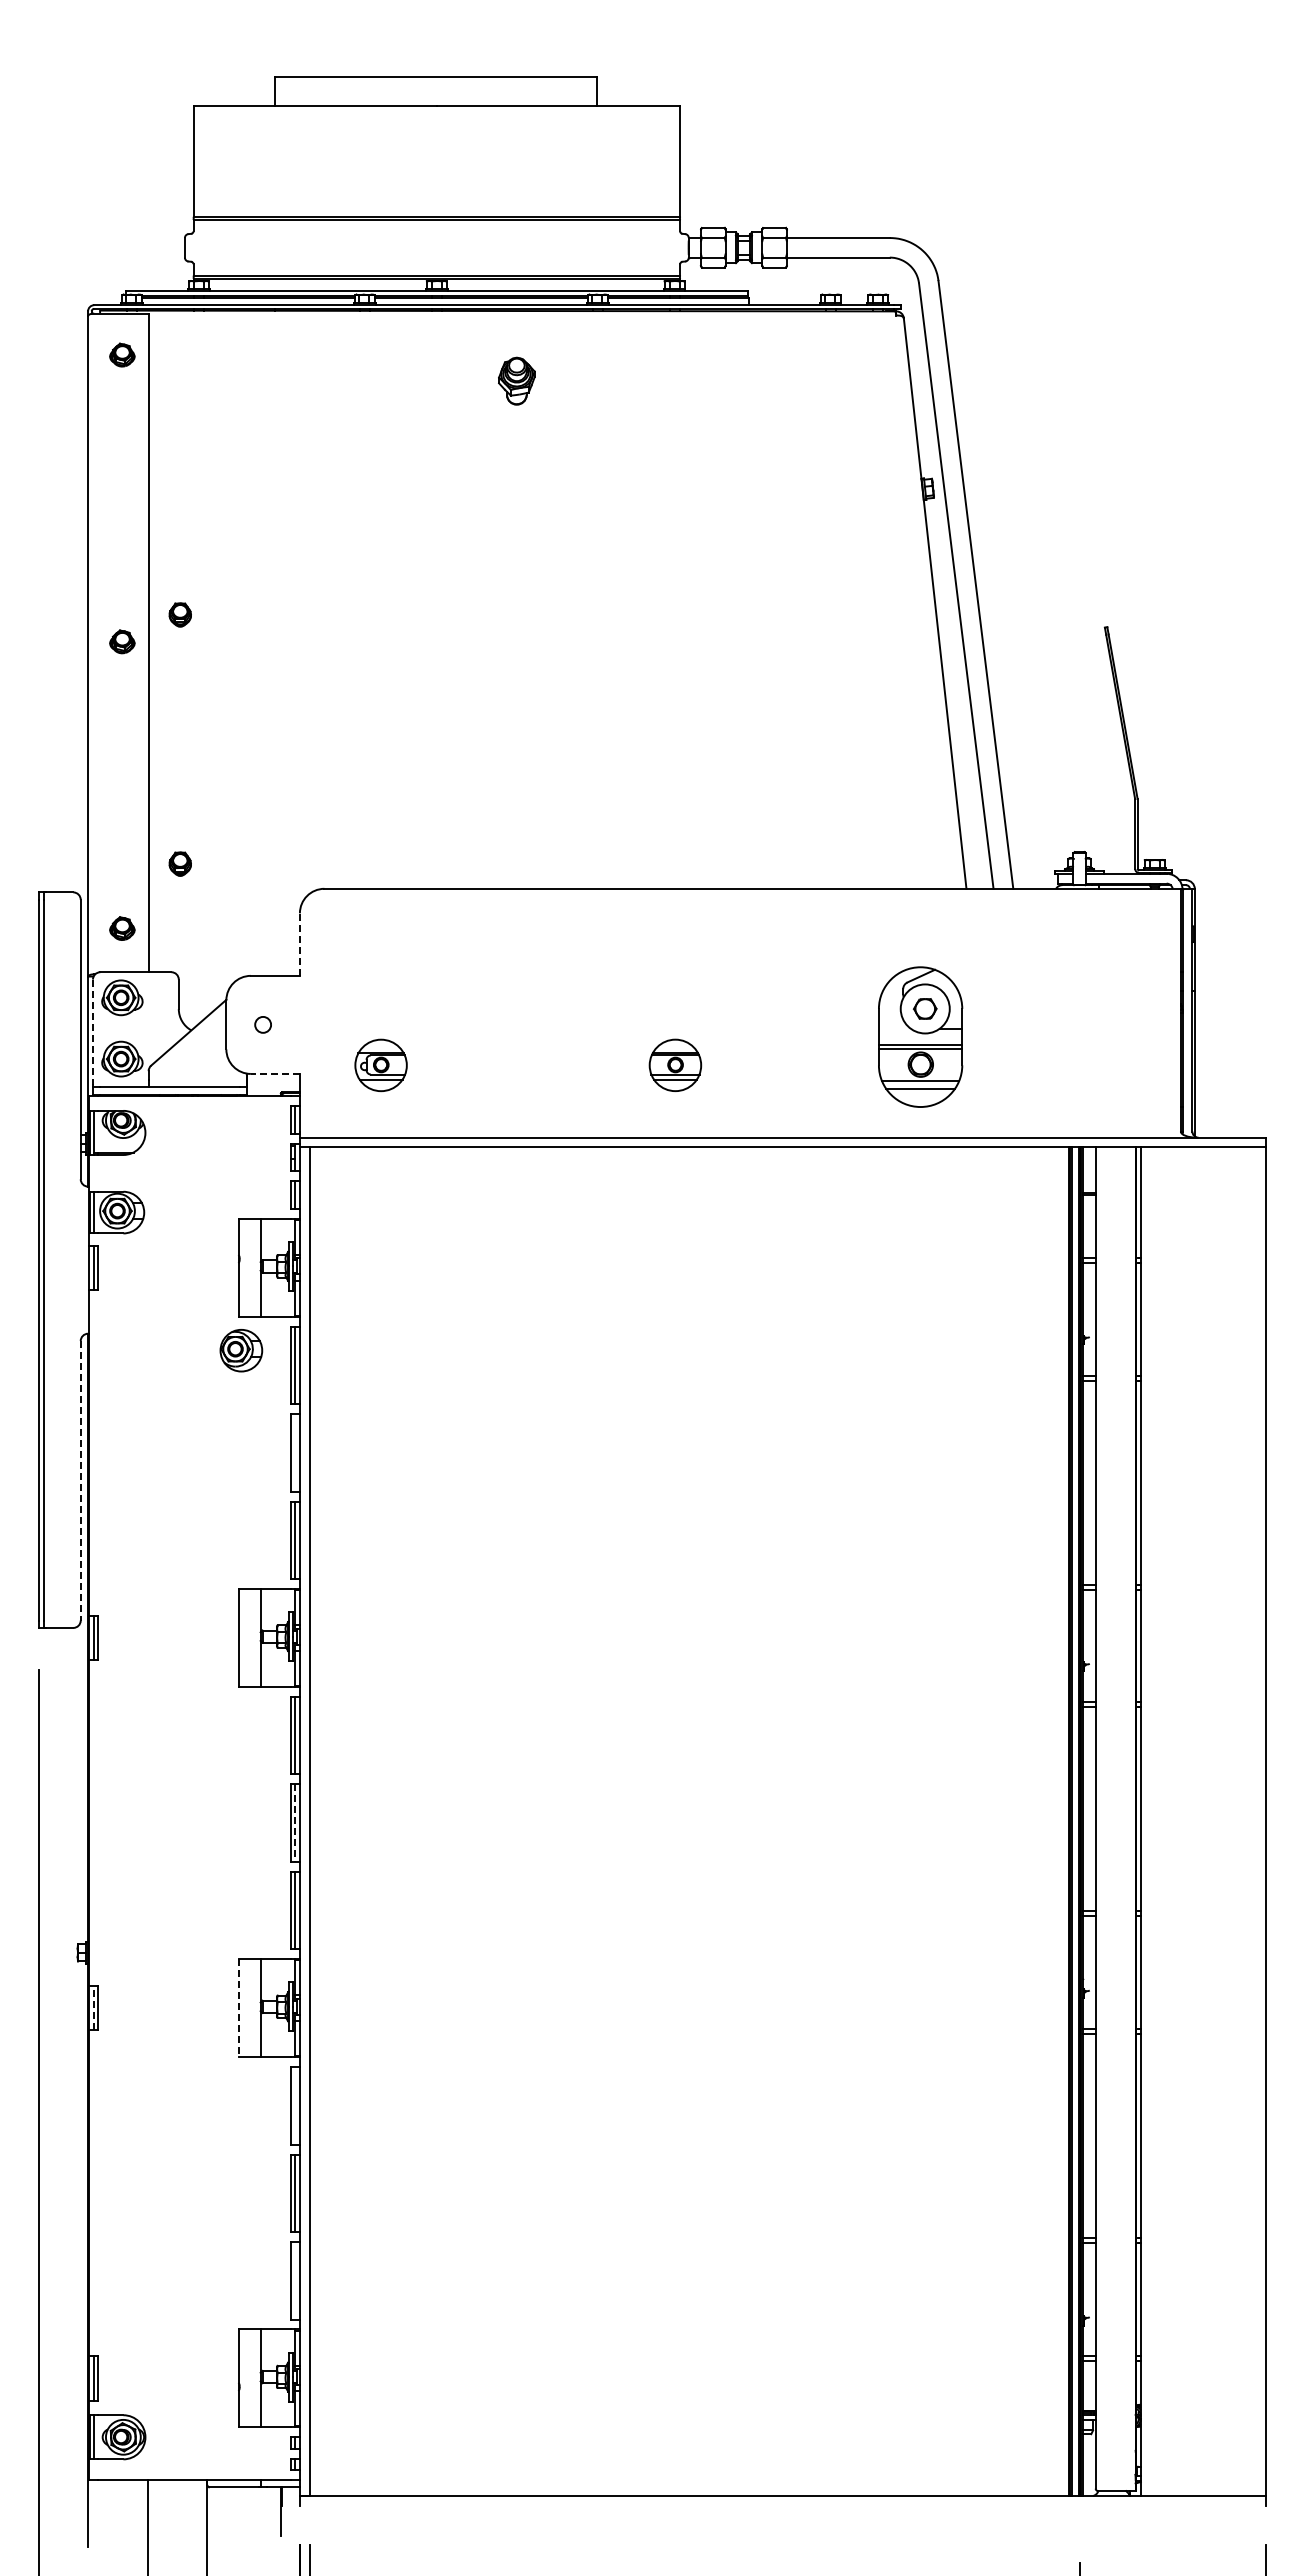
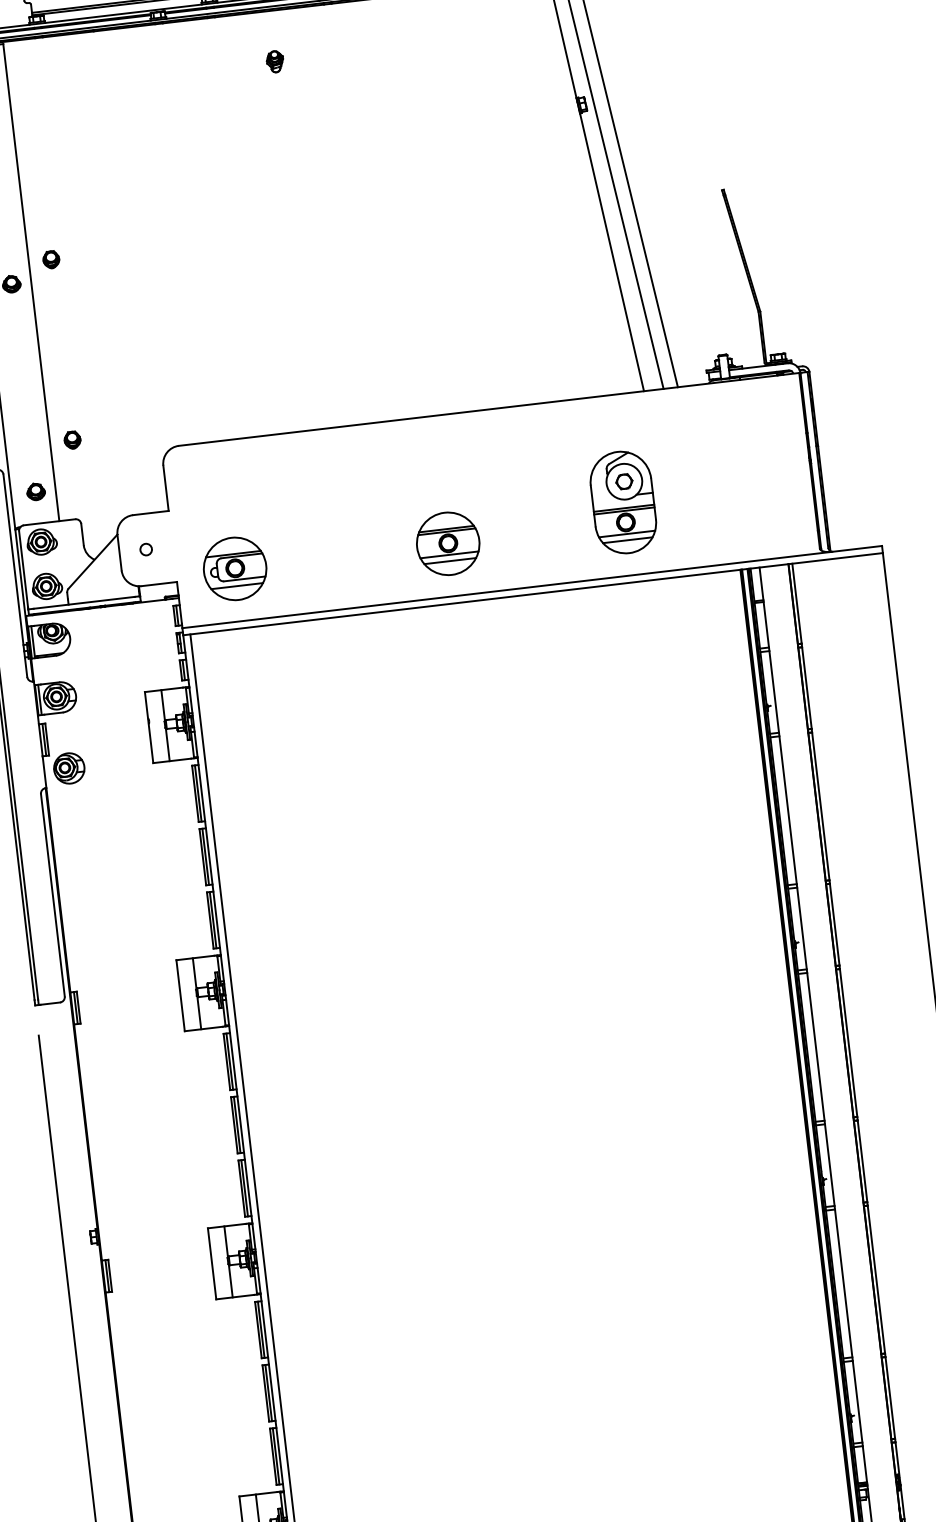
part: (516, 380) -> (274, 61), size x0.62
line: (299, 944) -> (165, 488), dashed -> solid
line: (92, 1032) -> (23, 569), dashed -> solid
part: (380, 1065) -> (234, 569), size x1.67
part: (675, 1065) -> (448, 543), size x1.67
line: (275, 1073) -> (159, 583), dashed -> solid
part: (241, 1350) -> (69, 768), moved
line: (295, 1452) -> (206, 856), added
line: (80, 1480) -> (52, 895), dashed -> solid
line: (295, 1823) -> (237, 1125), dashed -> solid
line: (93, 2007) -> (106, 1275), dashed -> solid
line: (238, 2008) -> (212, 1264), dashed -> solid
line: (295, 2105) -> (261, 1329), added
line: (295, 2280) -> (276, 1456), added

